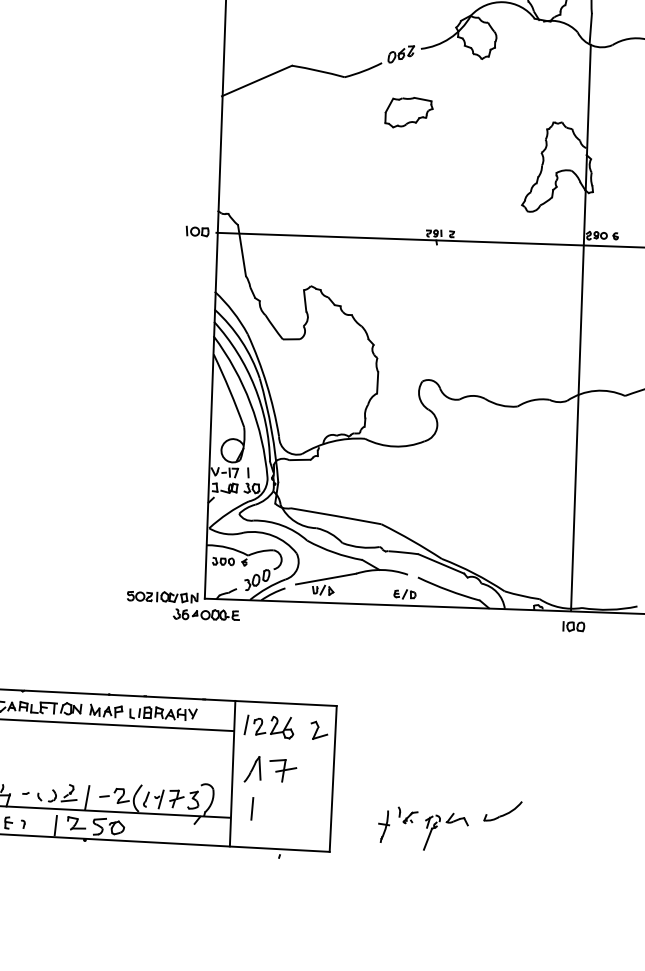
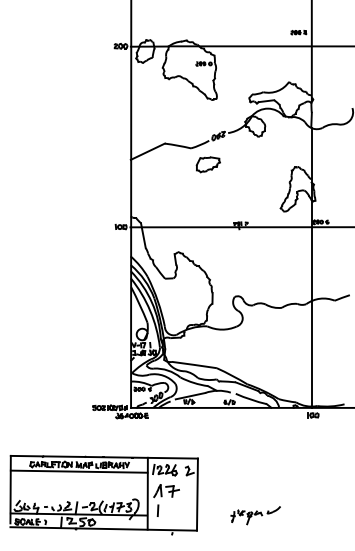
part: (407, 112) -> (207, 164), moved
part: (449, 825) -> (255, 515), size x0.7

